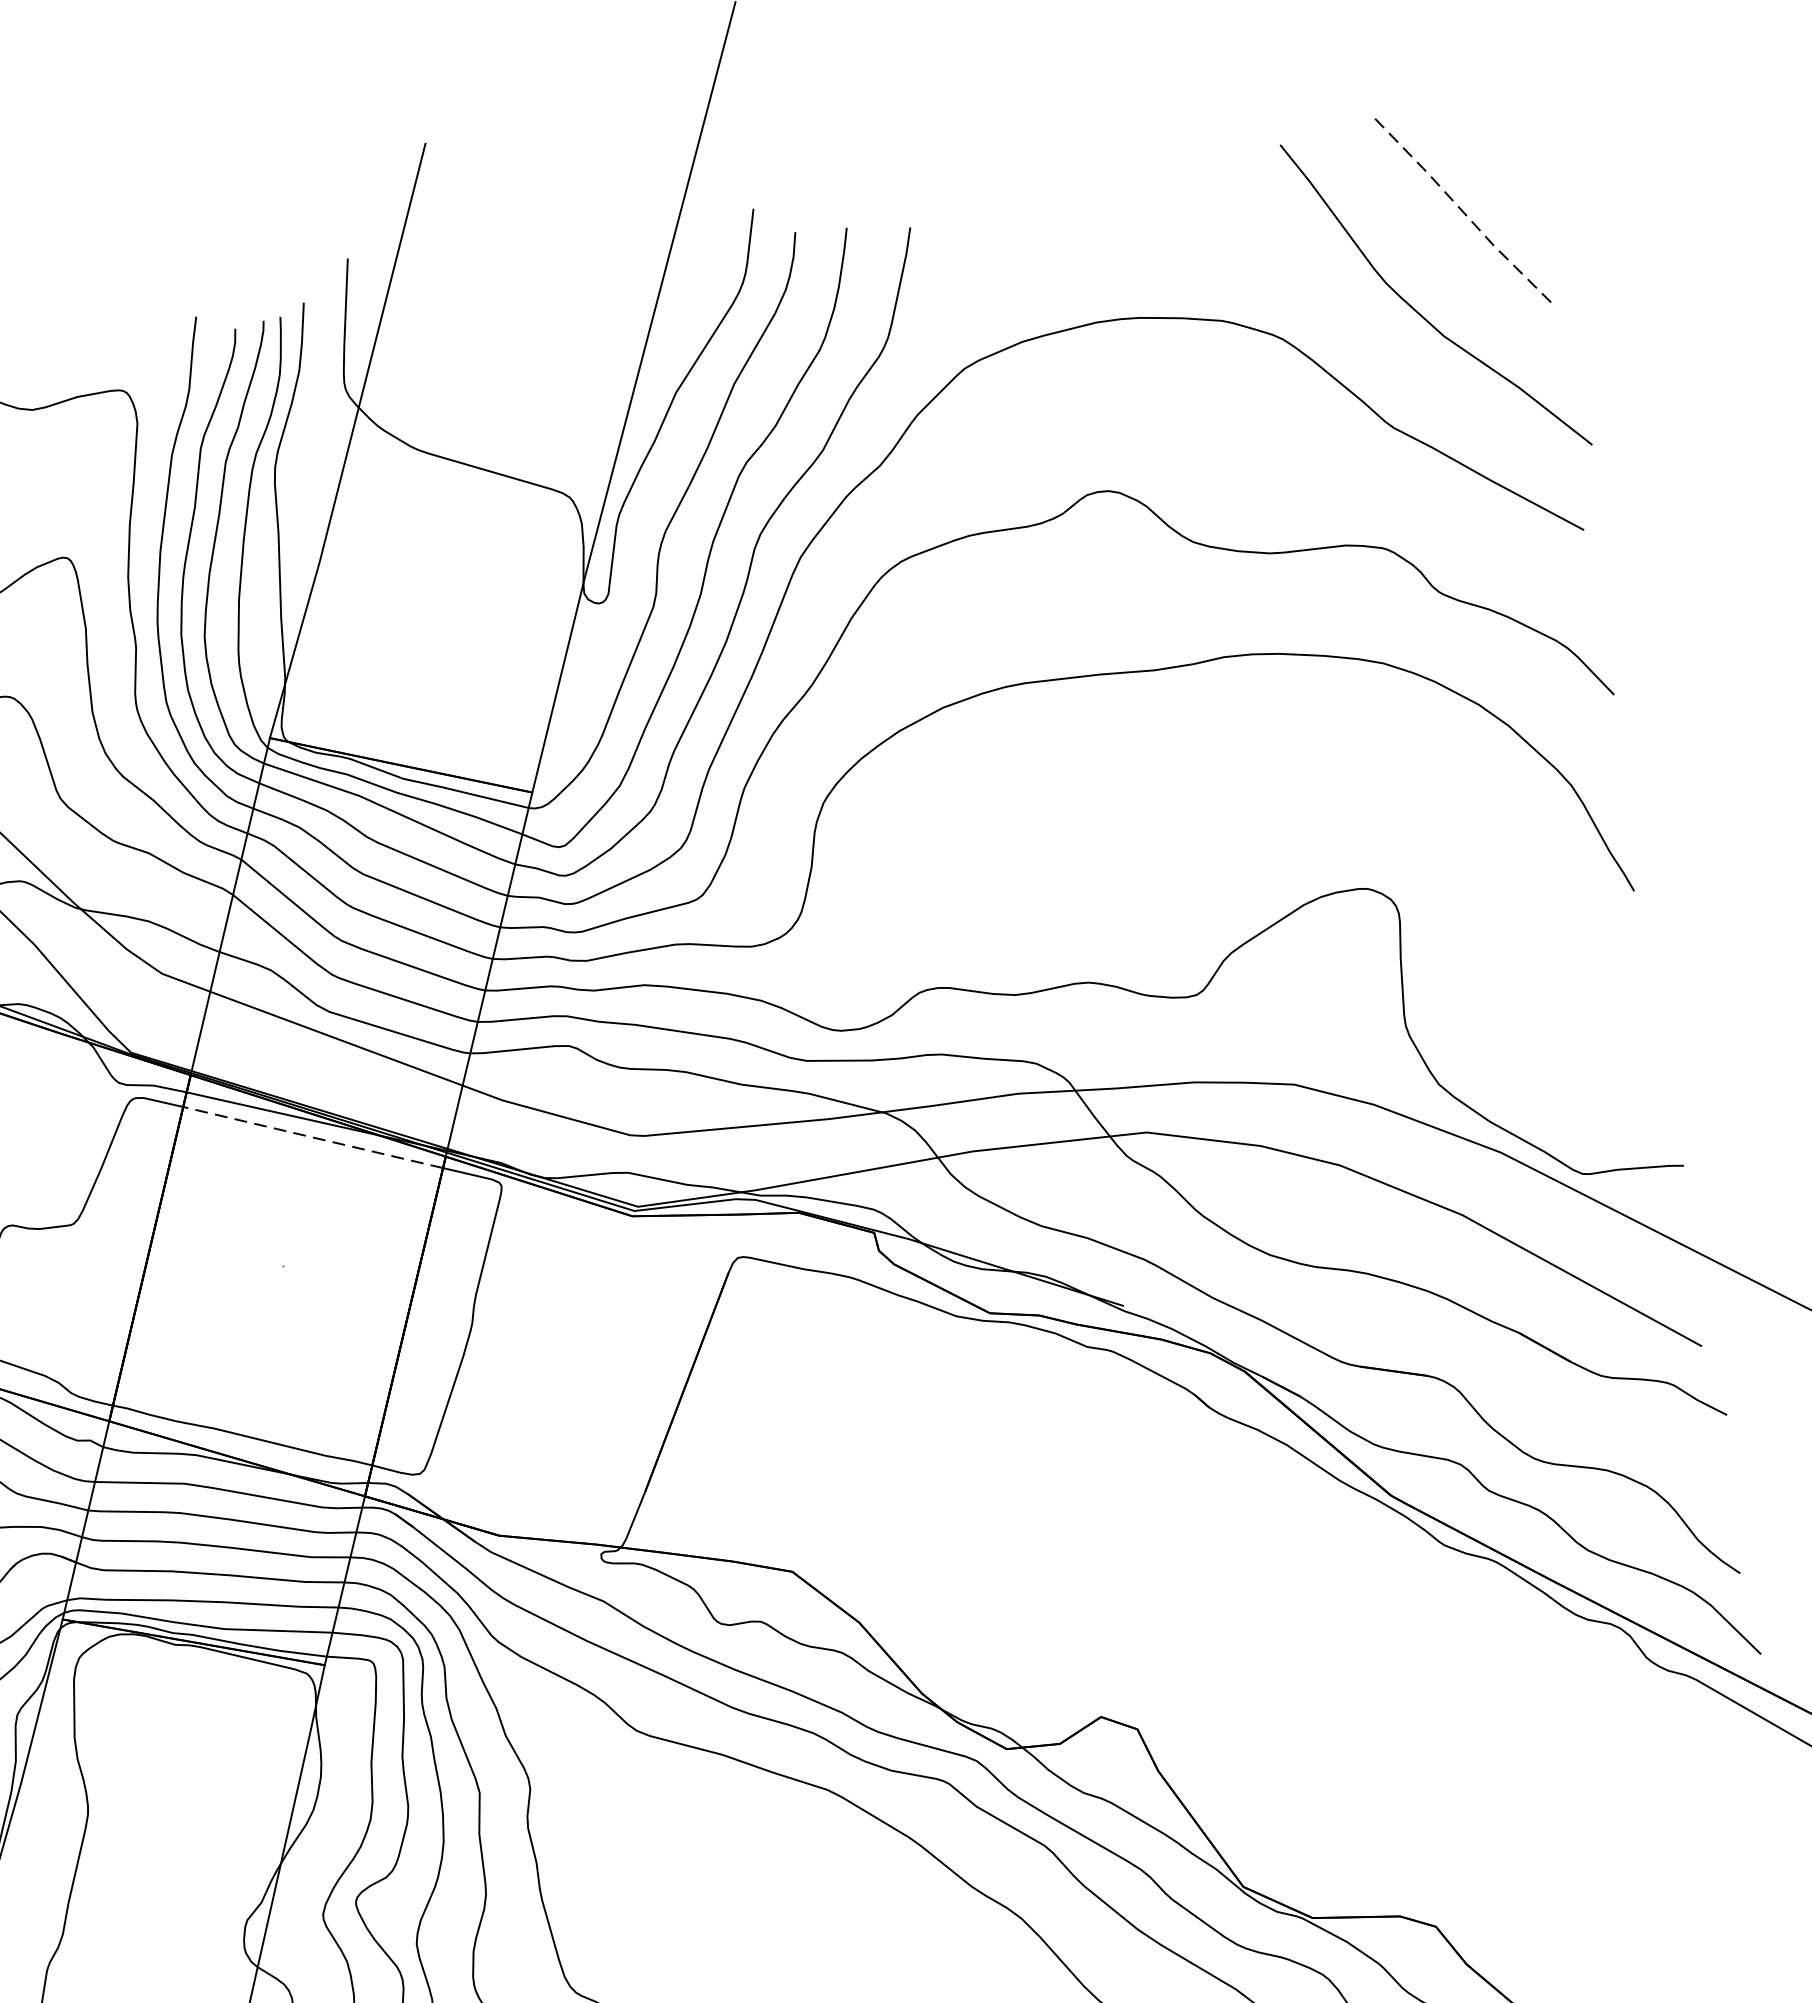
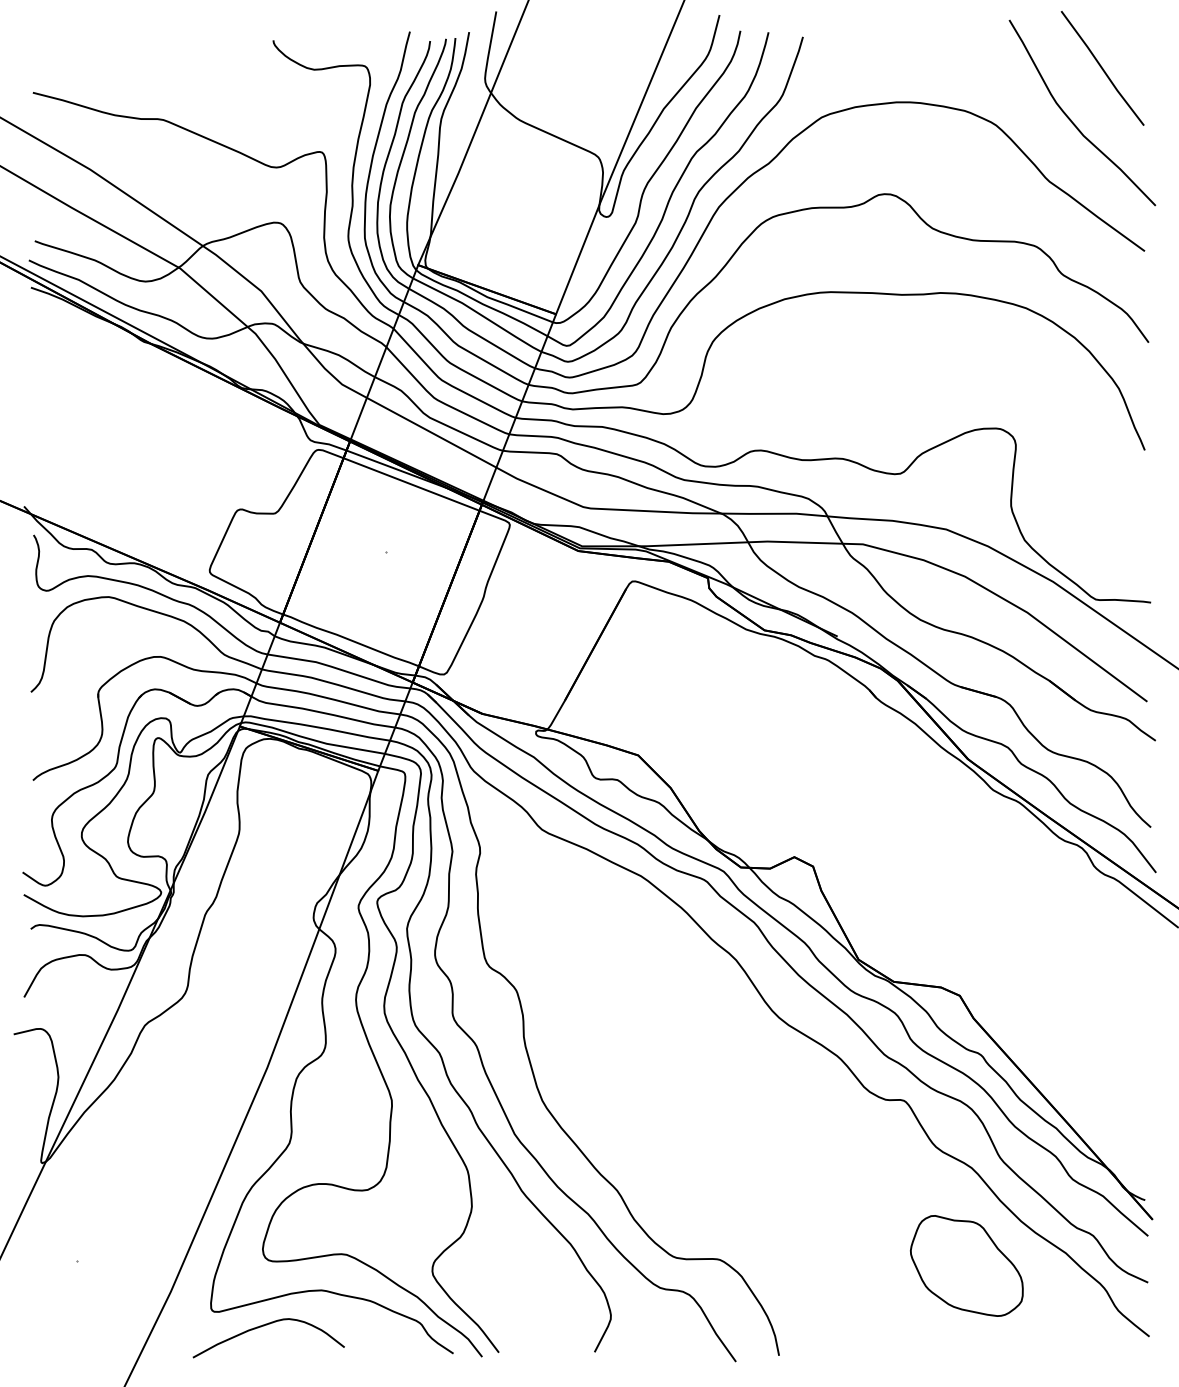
line: (1461, 209) -> (1102, 68), dashed -> solid
line: (312, 1137) -> (411, 484), dashed -> solid

